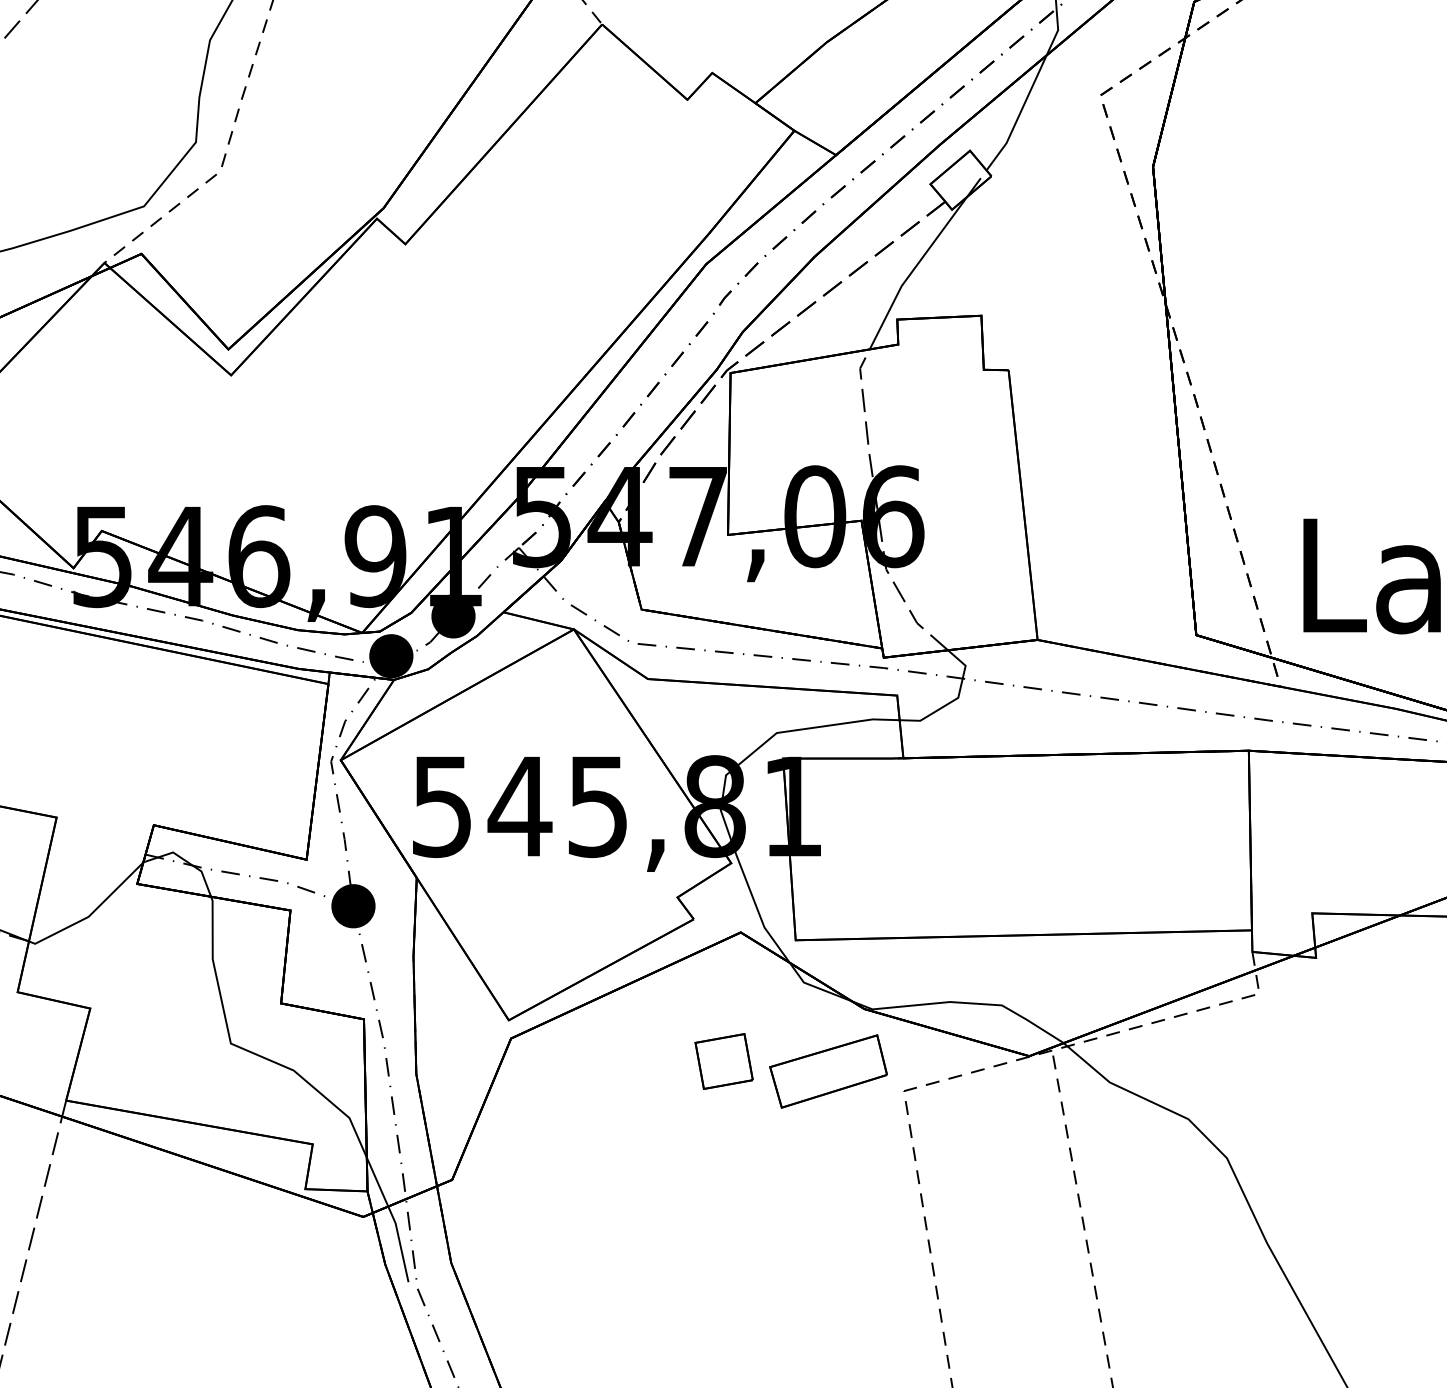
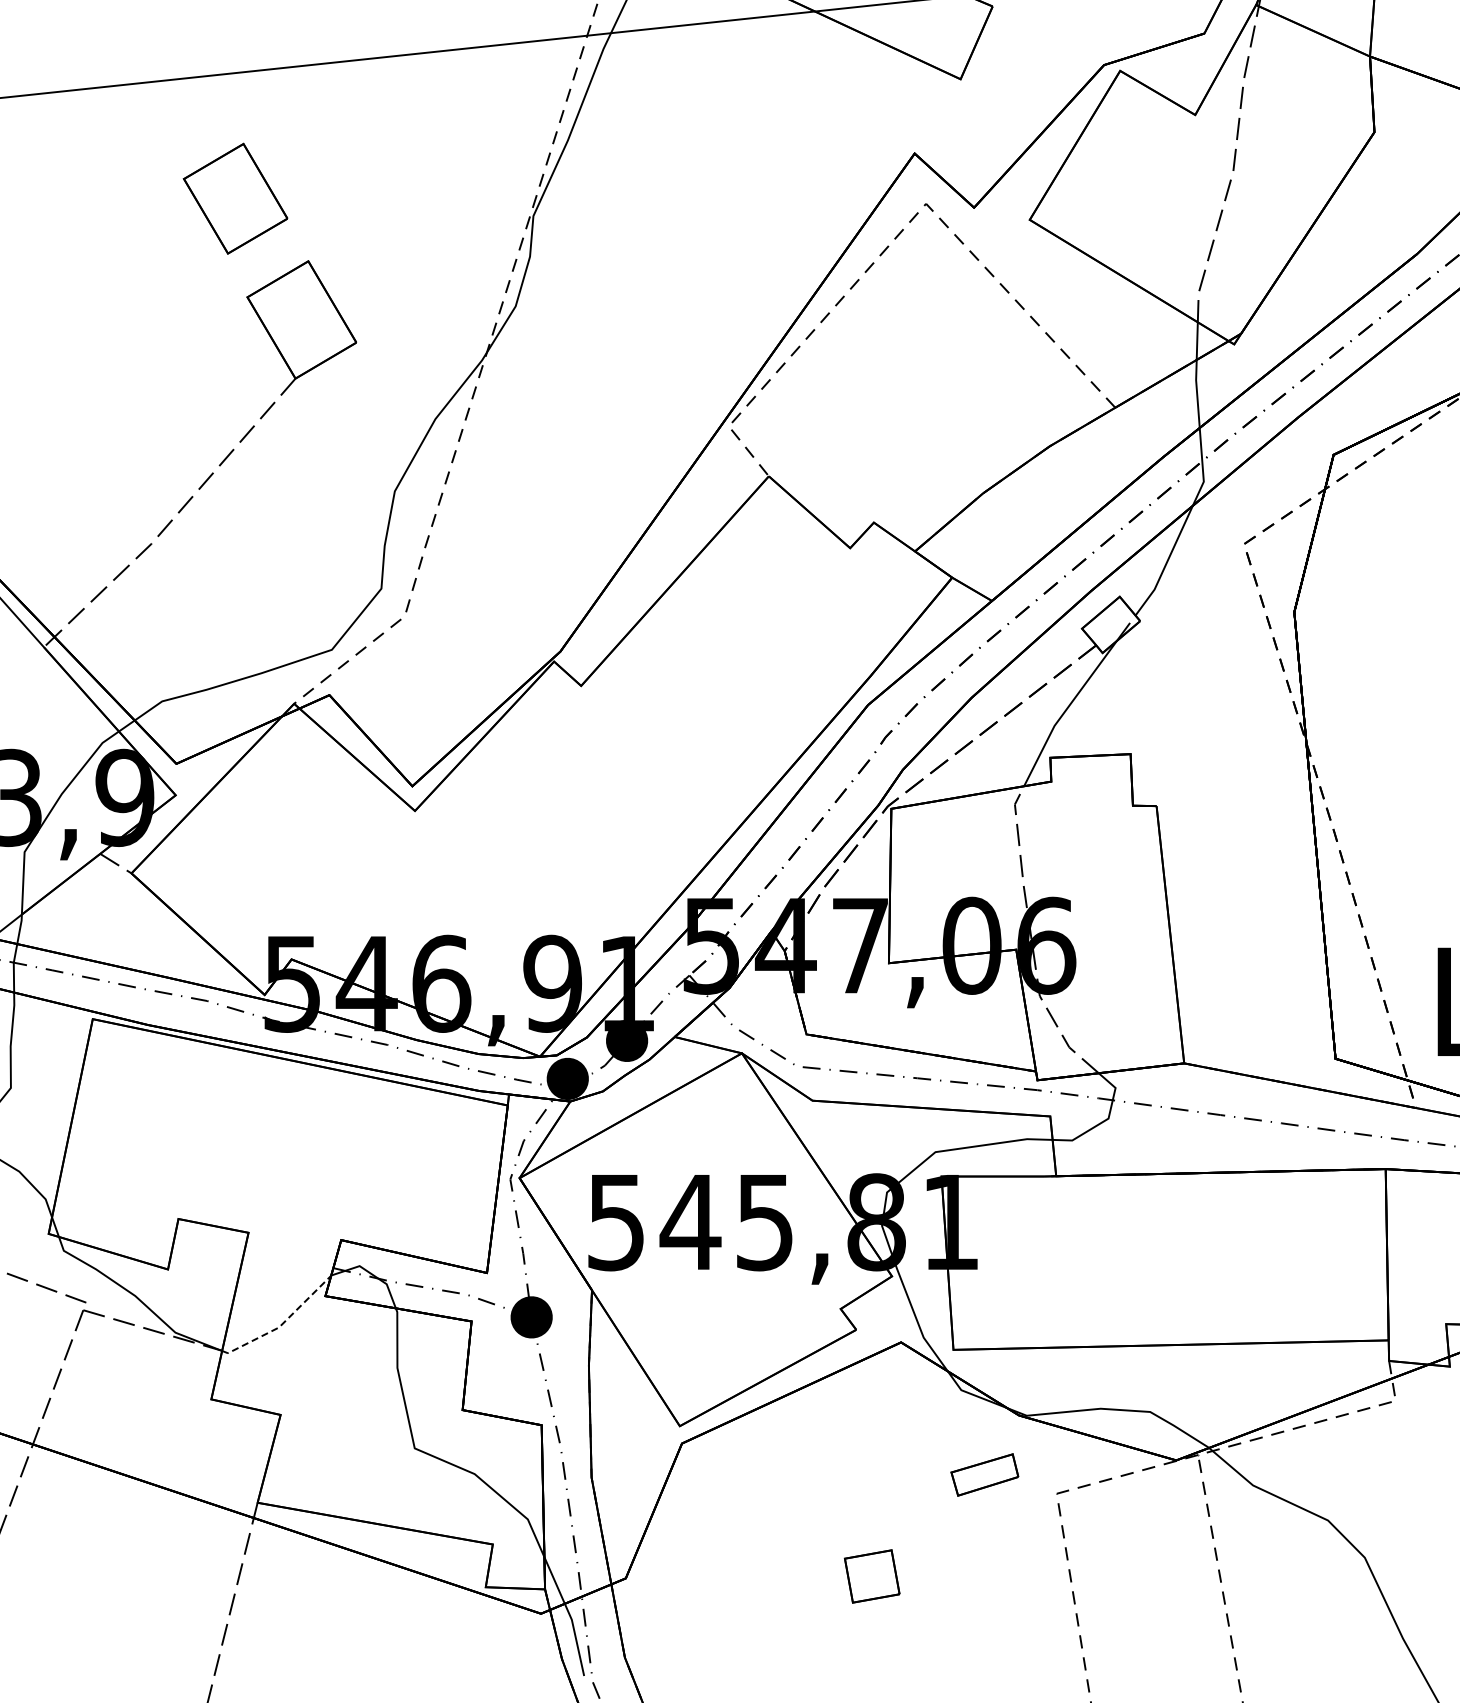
line: (91, 913) -> (281, 1324), solid -> dashed
part: (723, 1061) -> (871, 1576), moved
part: (828, 1070) -> (984, 1474), size x0.6

